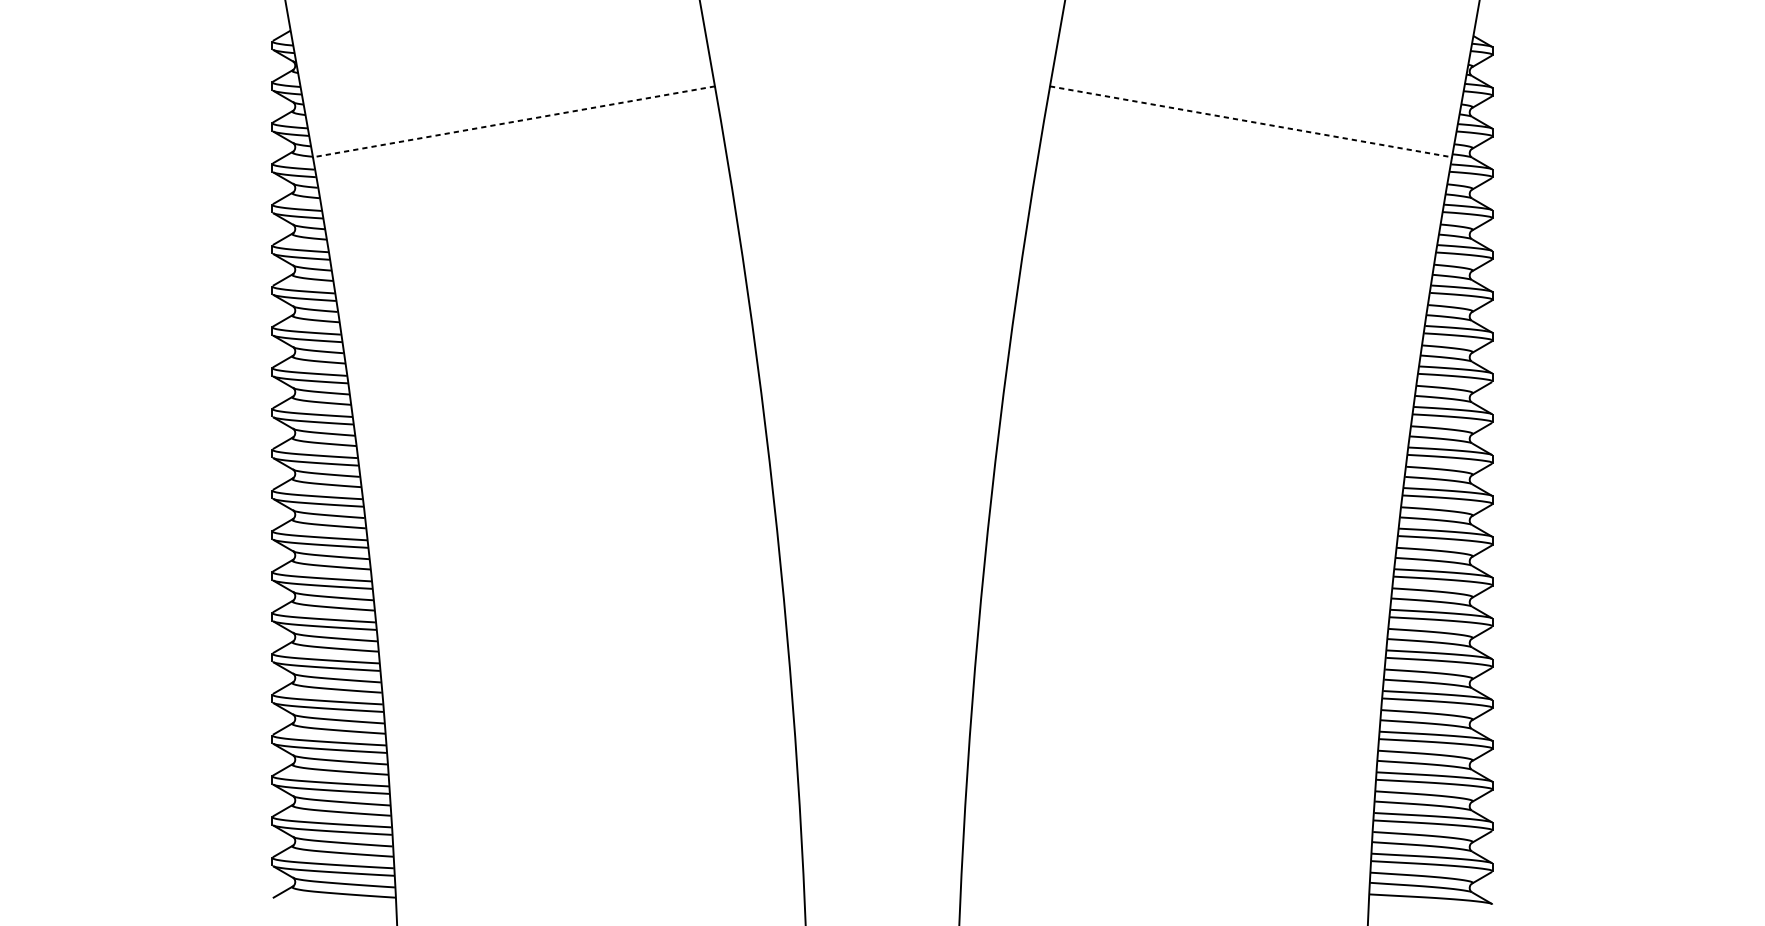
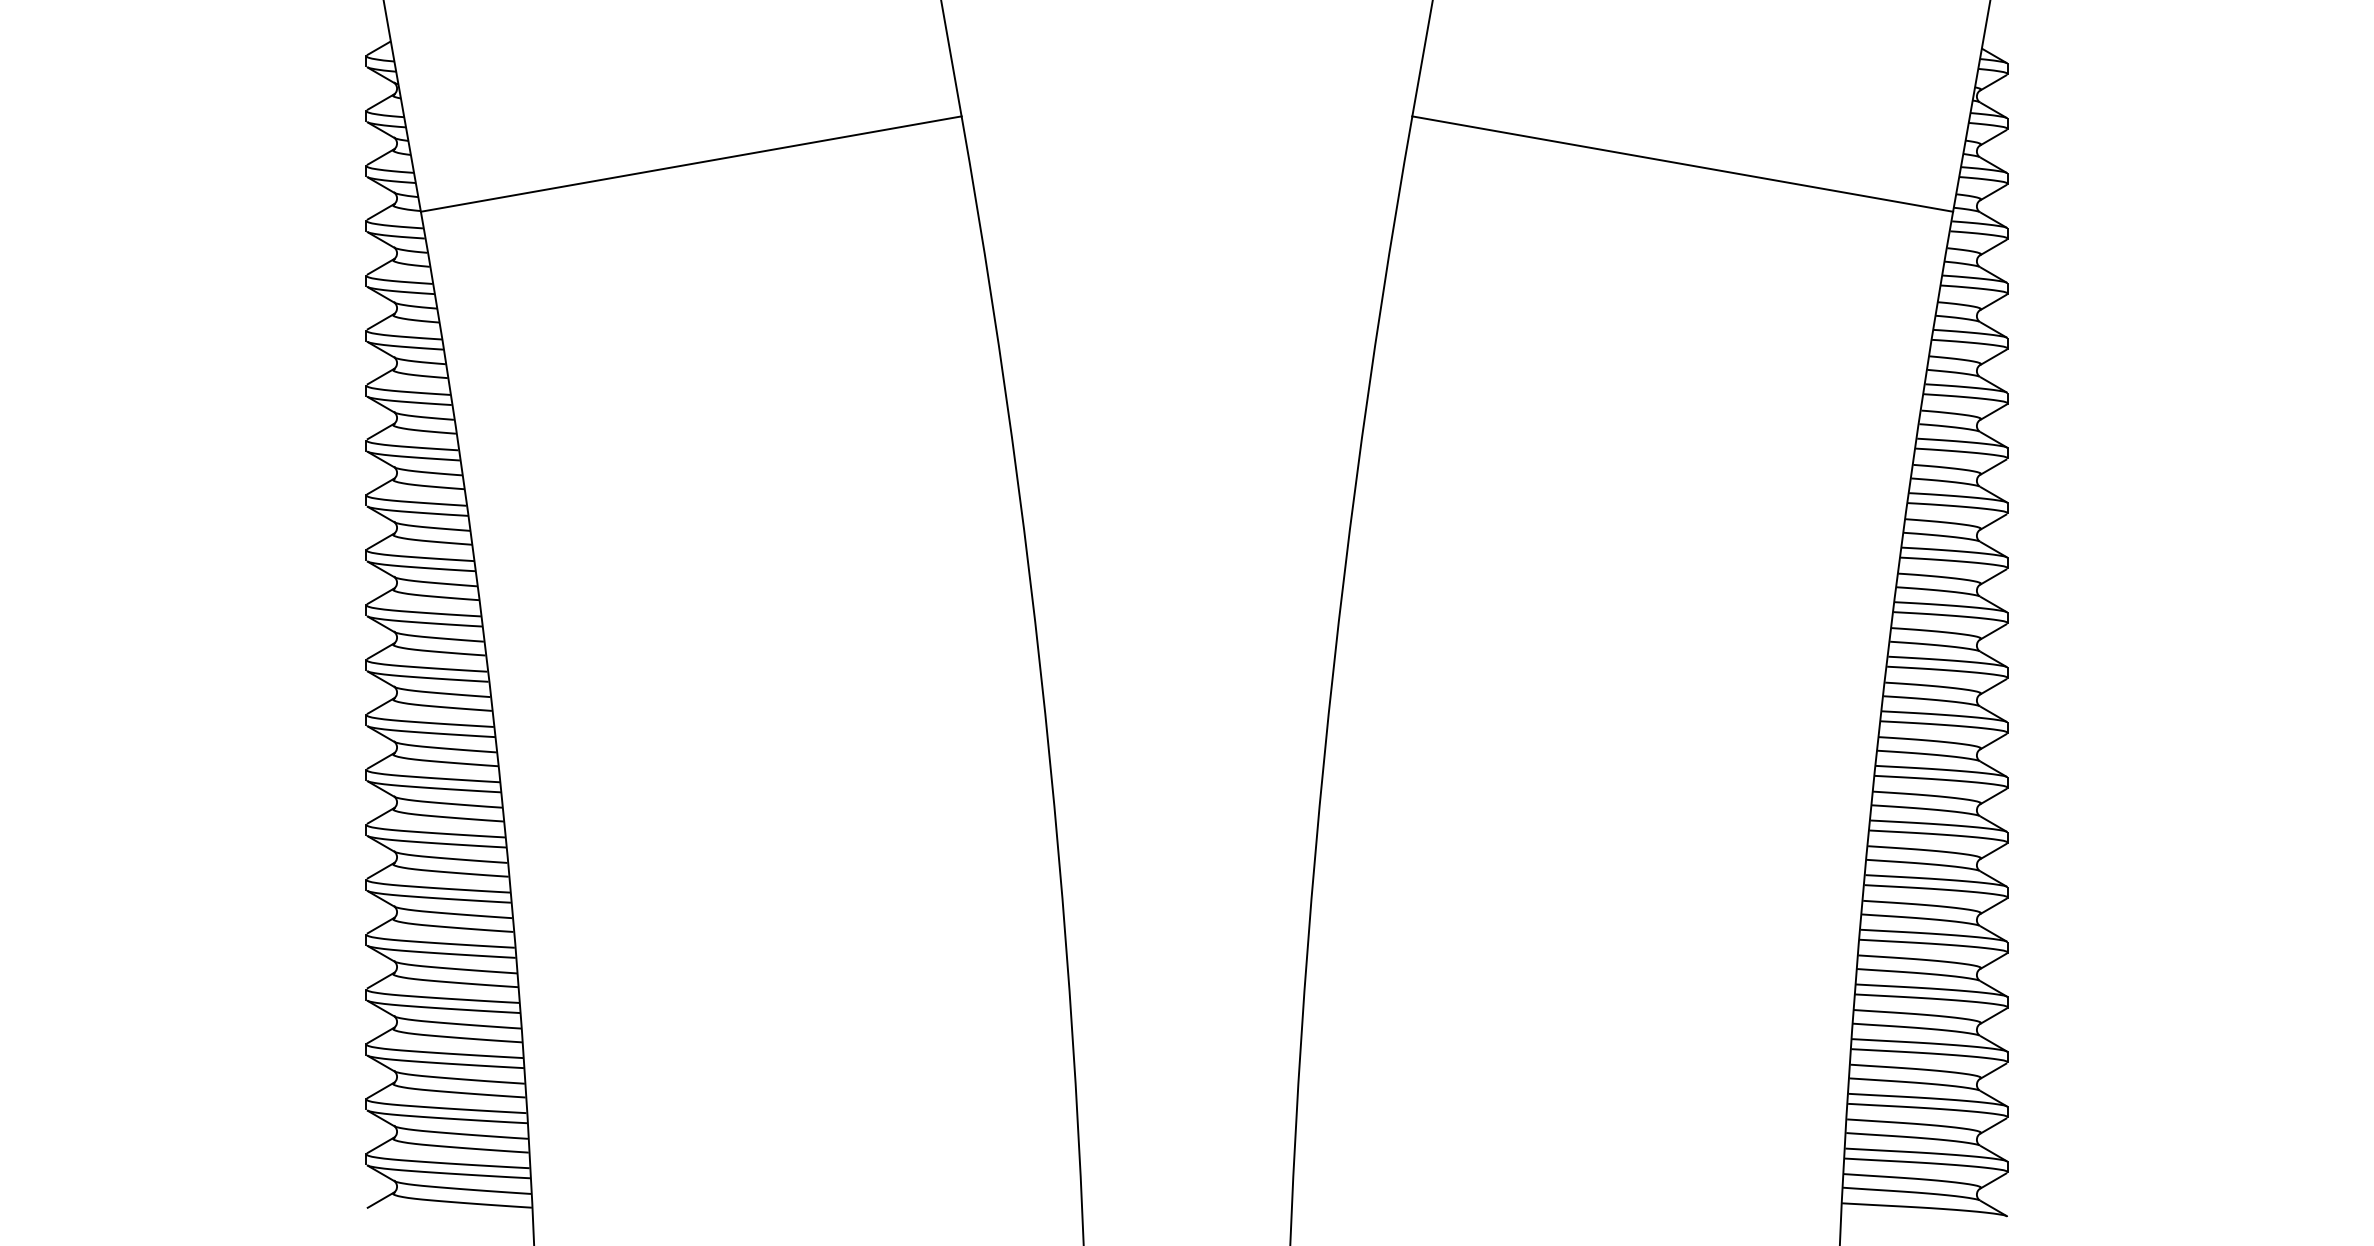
line: (514, 122) -> (691, 164), dashed -> solid
line: (1250, 122) -> (1682, 164), dashed -> solid

